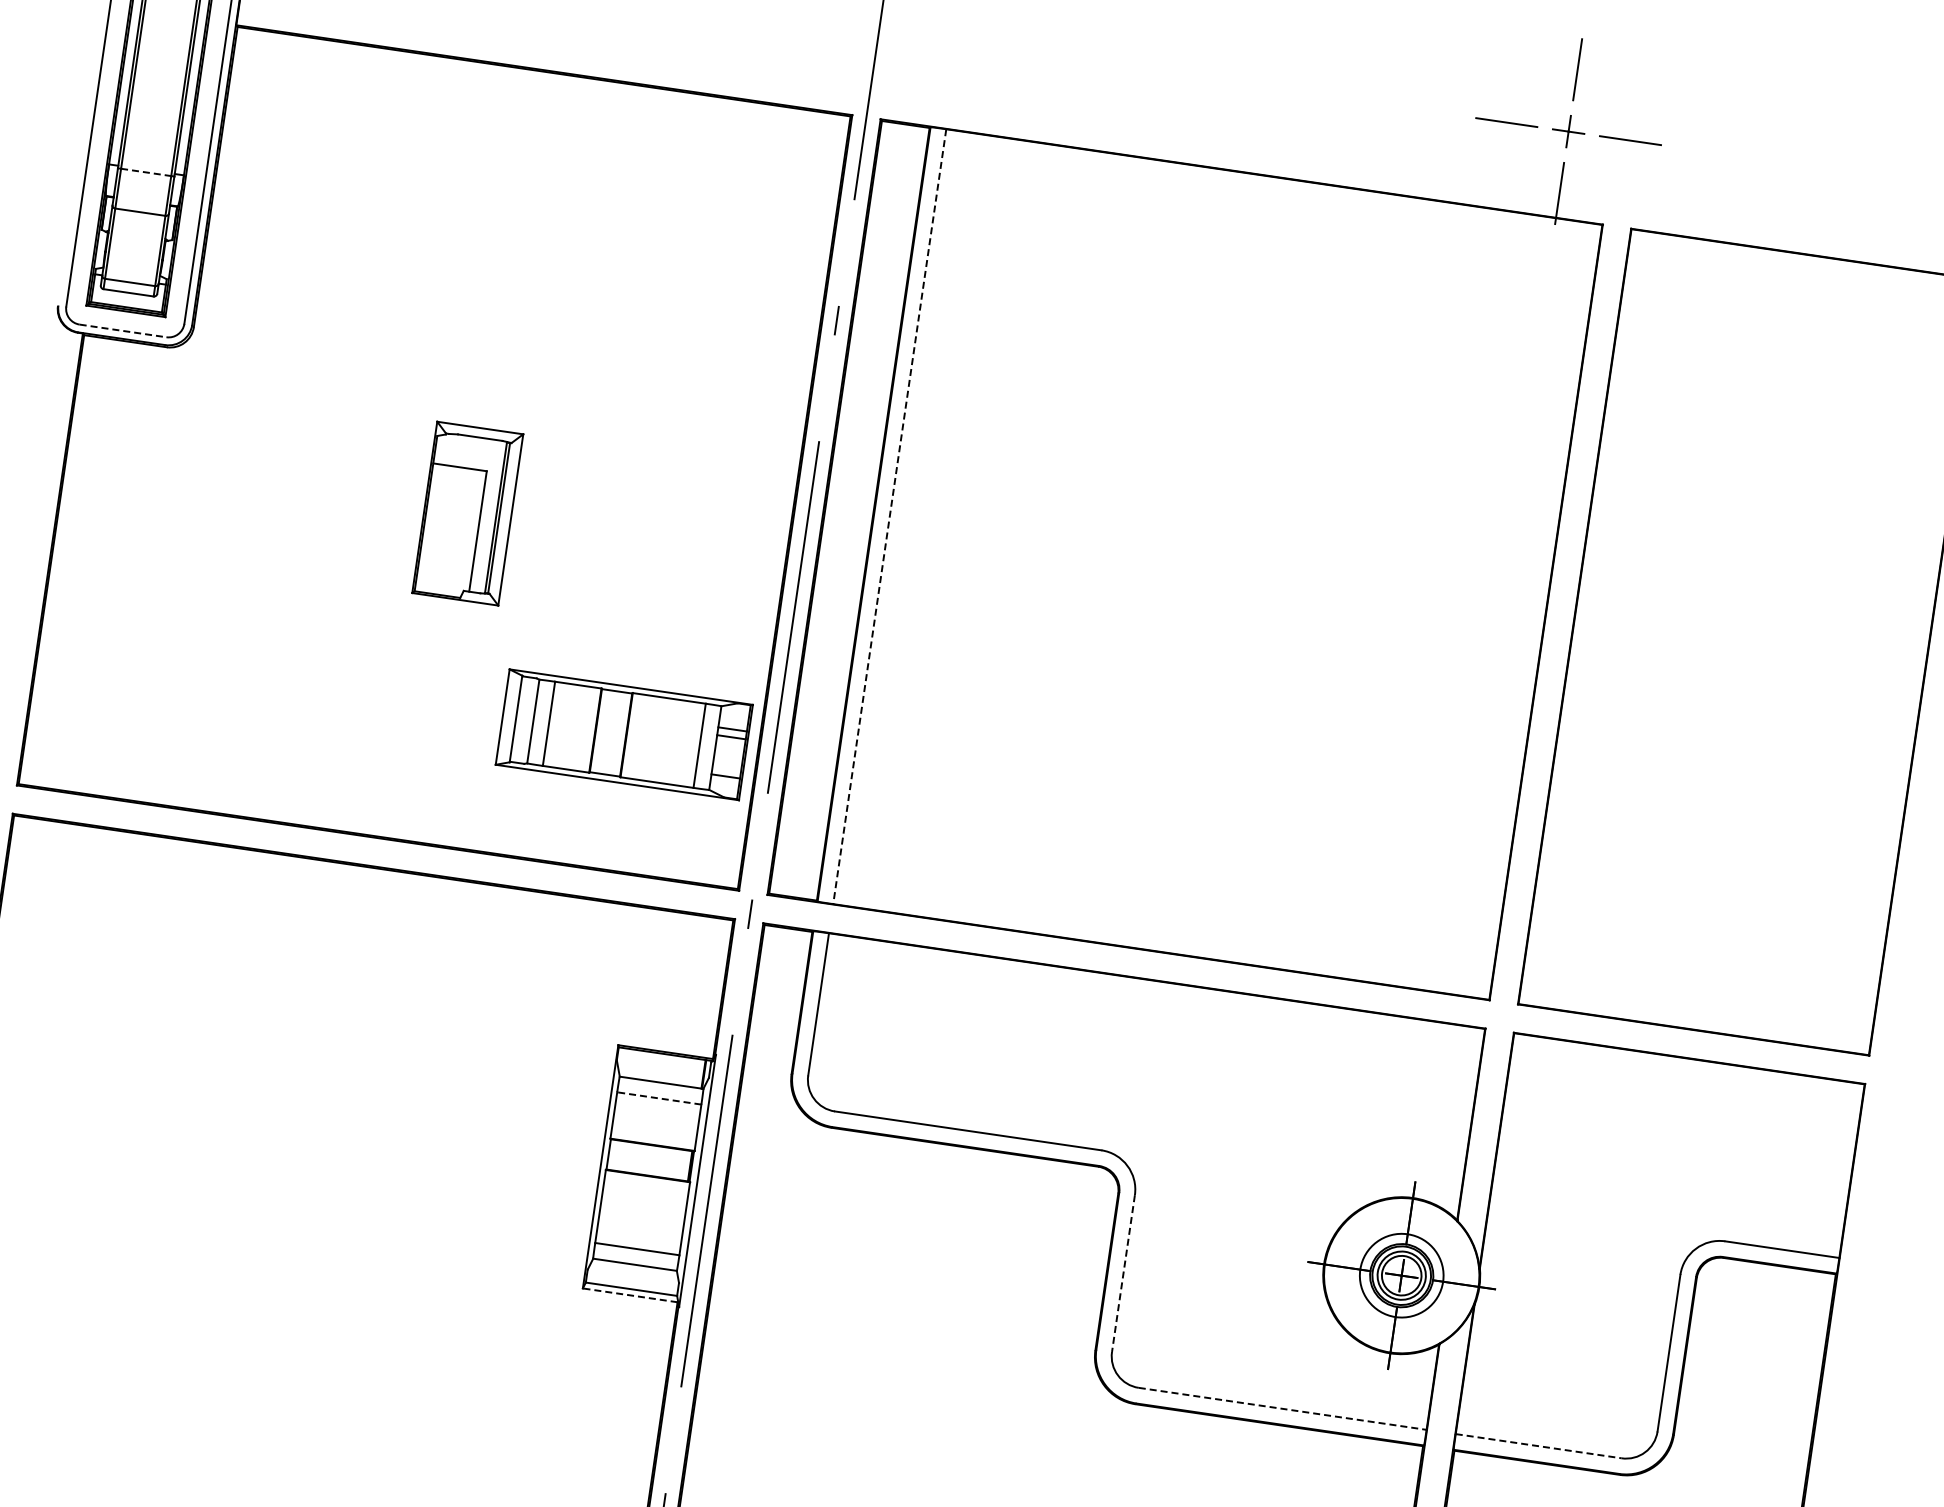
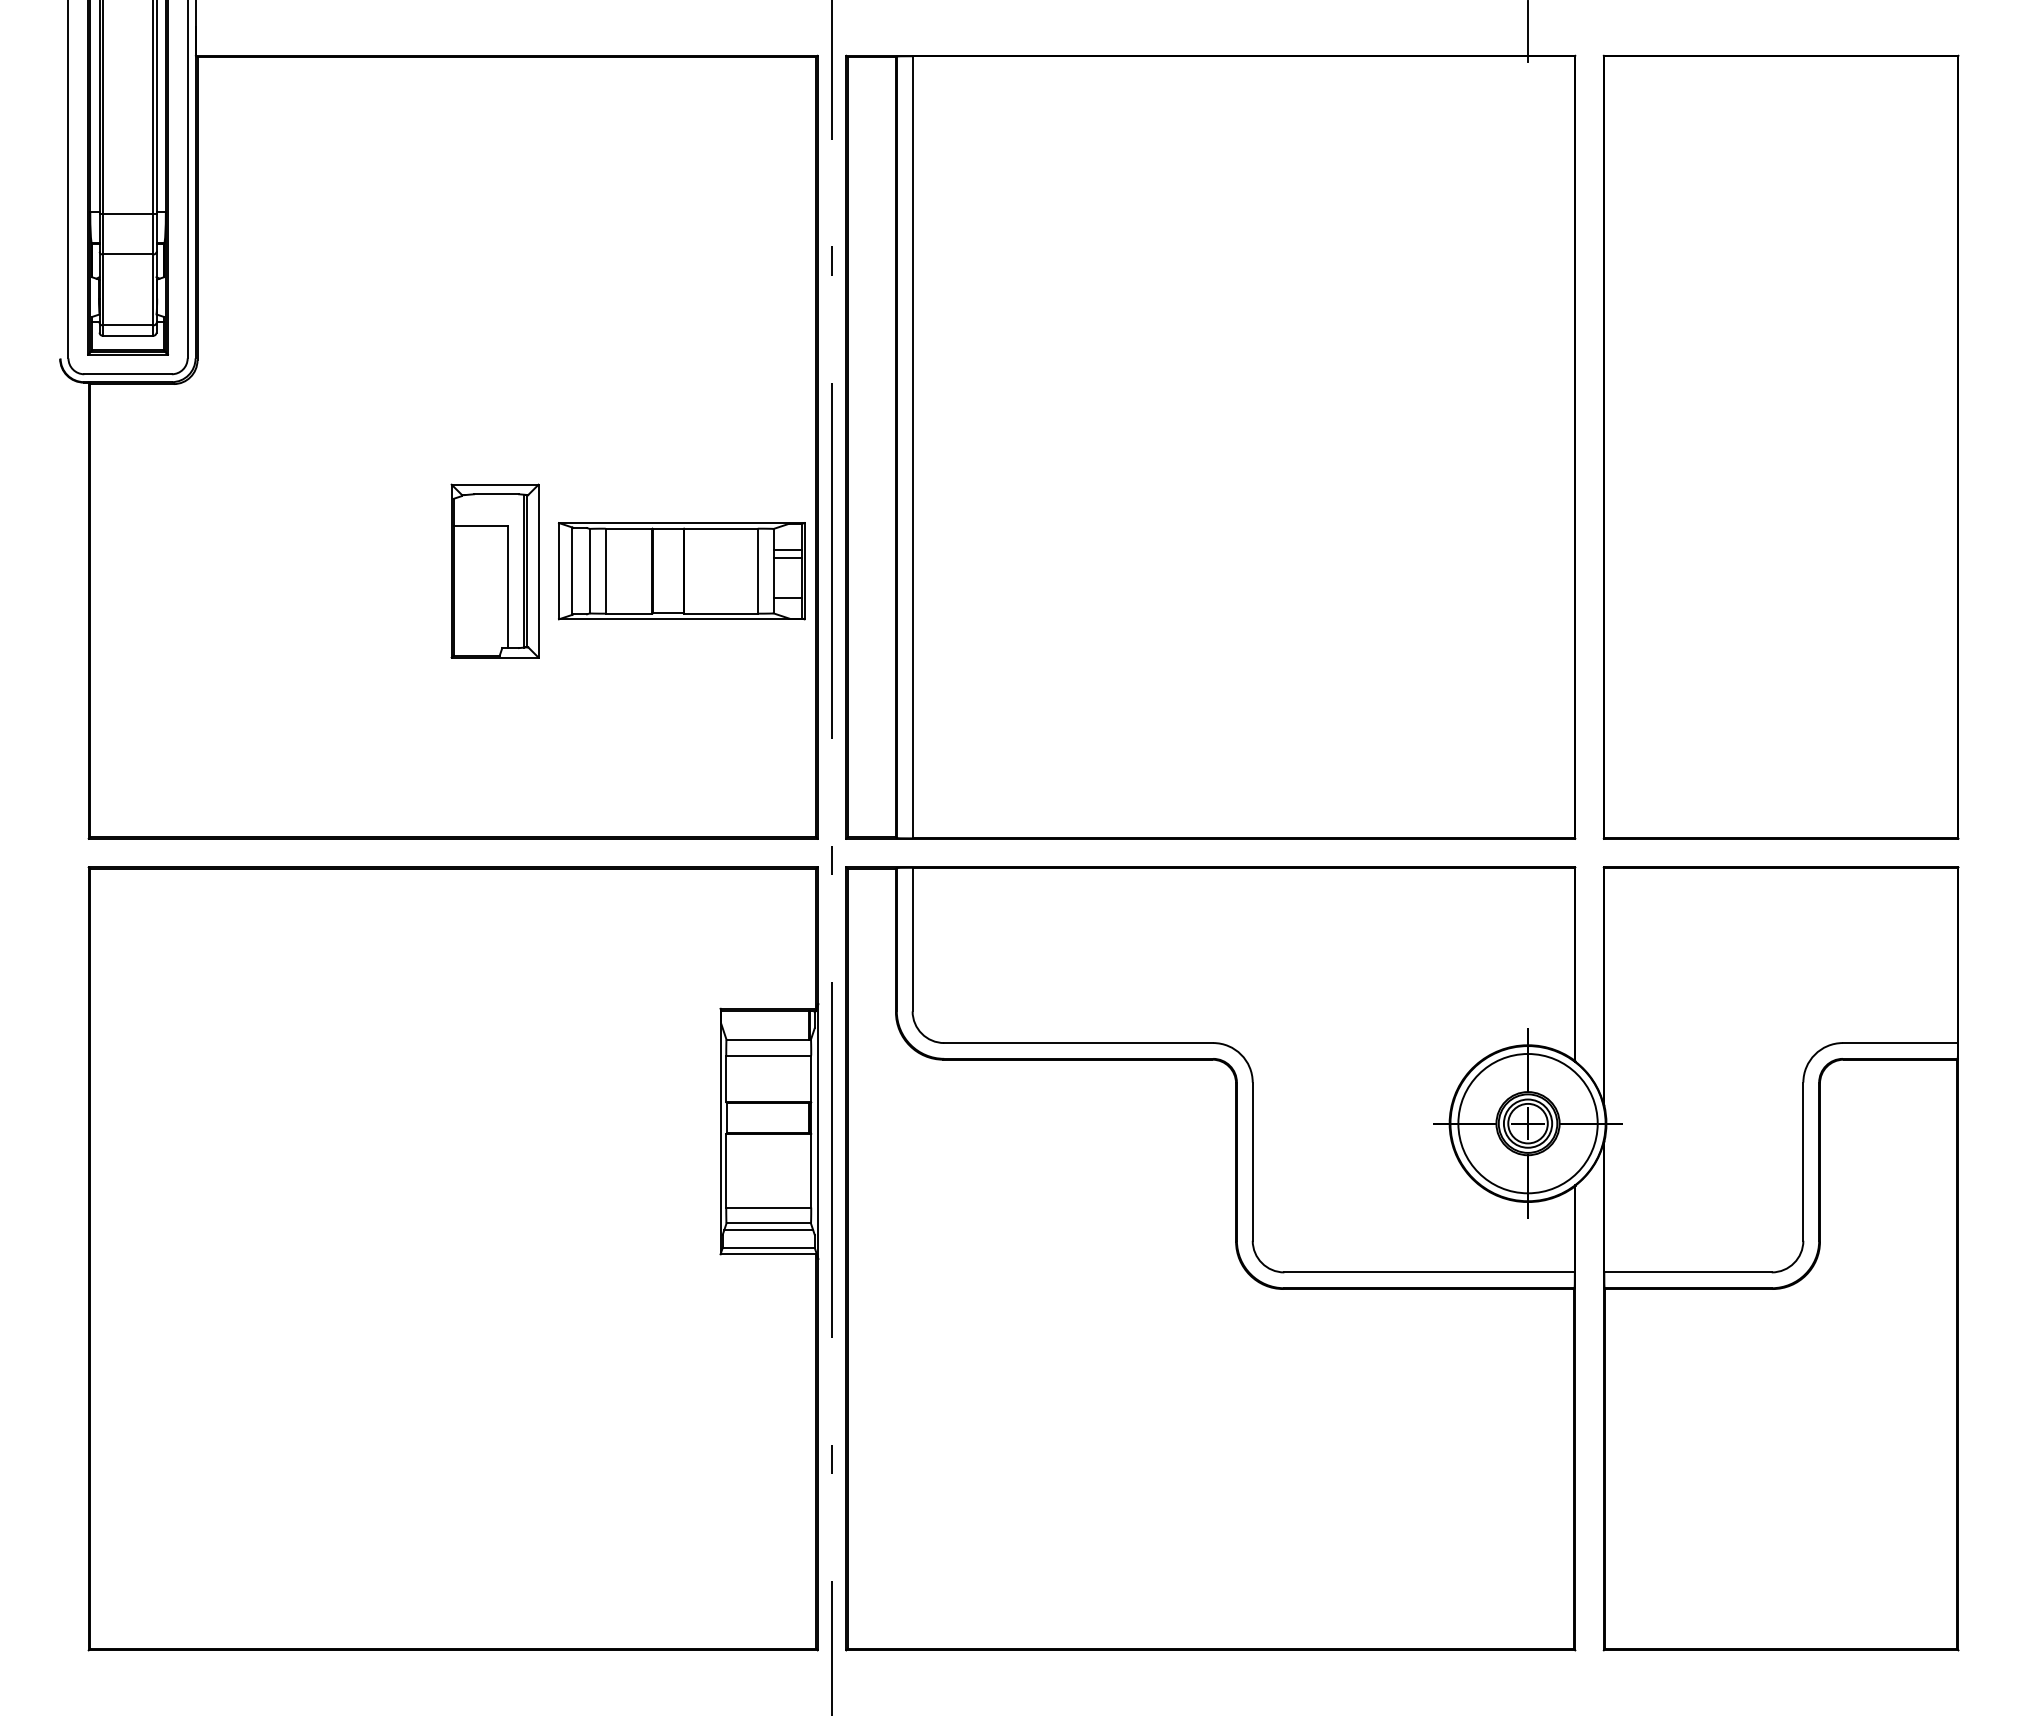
line: (146, 172) -> (128, 214), dashed -> solid
line: (123, 331) -> (128, 374), dashed -> solid
part: (467, 512) -> (494, 570), moved
line: (889, 516) -> (912, 447), dashed -> solid
part: (624, 735) -> (681, 571), moved
line: (659, 1098) -> (768, 1055), dashed -> solid
line: (633, 1271) -> (768, 1230), added
line: (1123, 1274) -> (1252, 1162), dashed -> solid
circle: (1401, 1275) -> (1527, 1123), size x1.67
line: (630, 1295) -> (768, 1254), dashed -> solid
line: (1283, 1409) -> (1430, 1272), dashed -> solid
line: (1539, 1446) -> (1688, 1272), dashed -> solid

